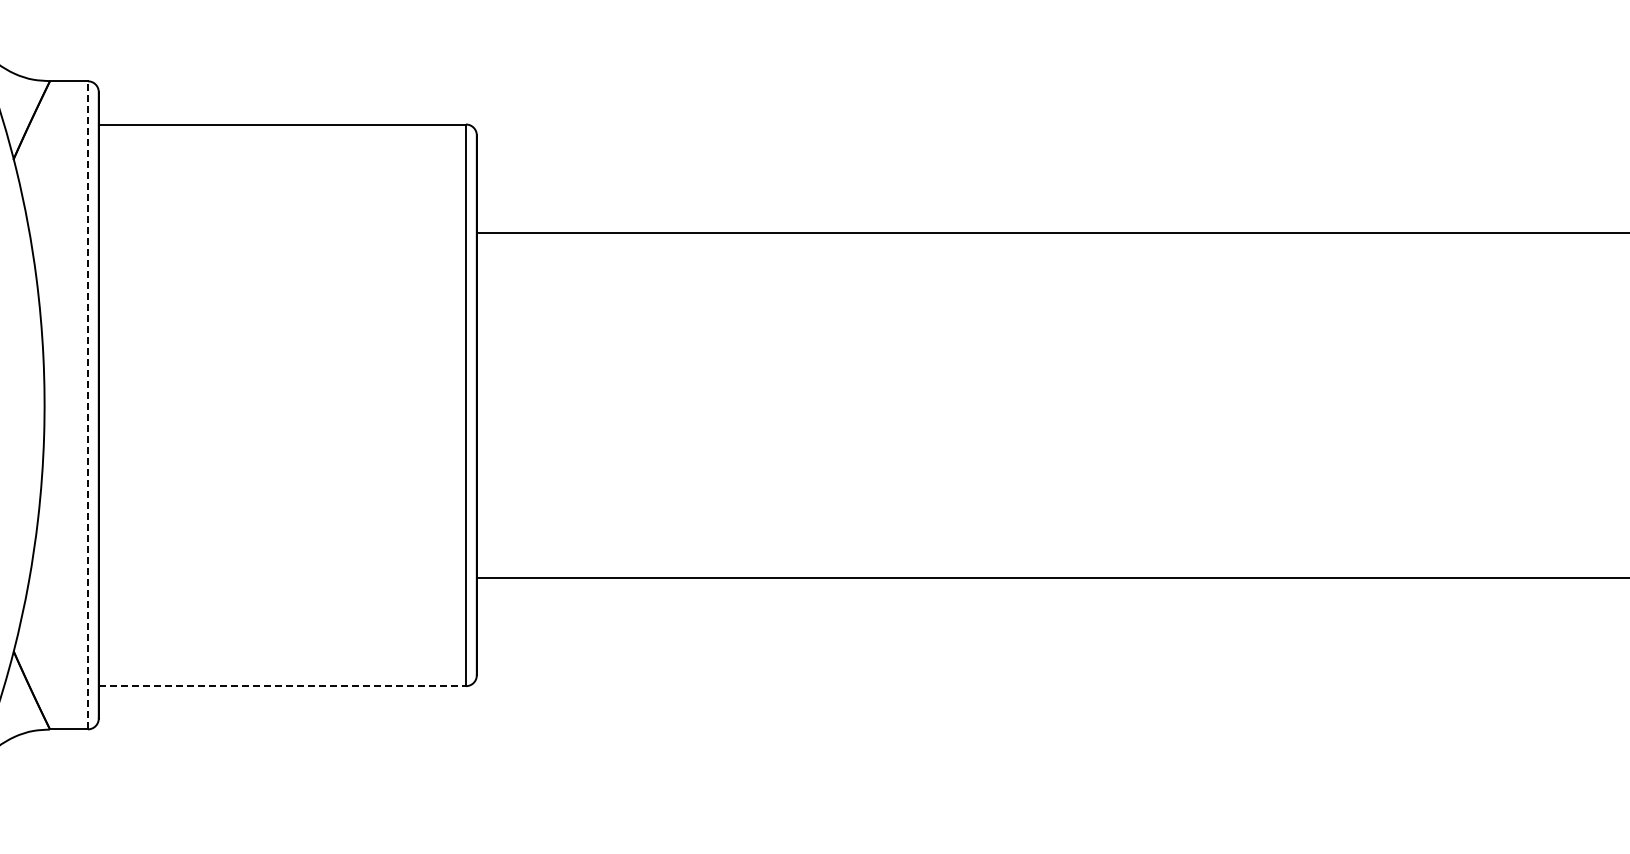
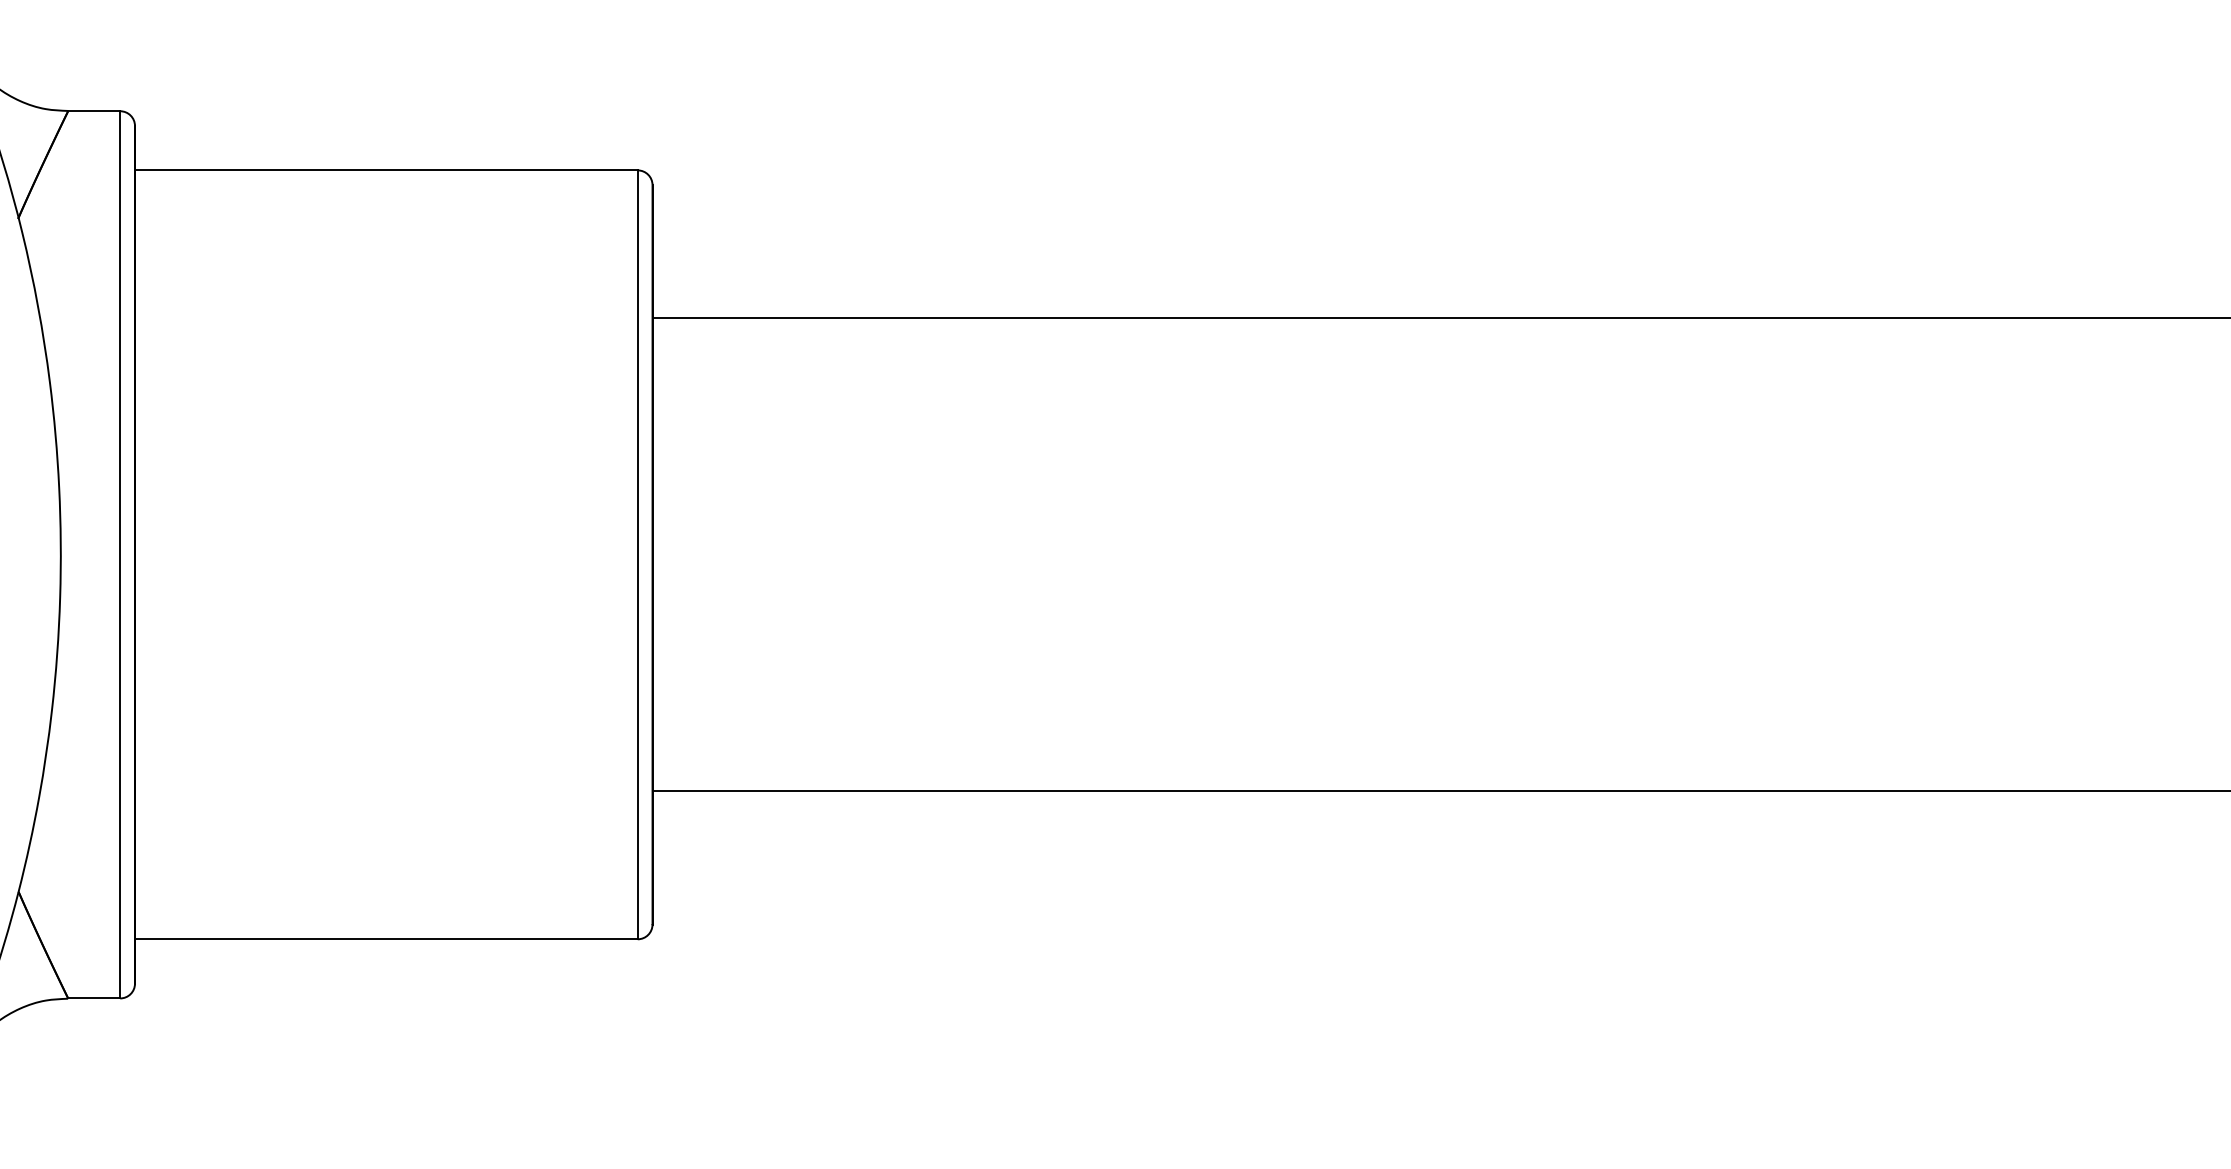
line: (87, 404) -> (119, 553), dashed -> solid
line: (282, 686) -> (386, 939), dashed -> solid

